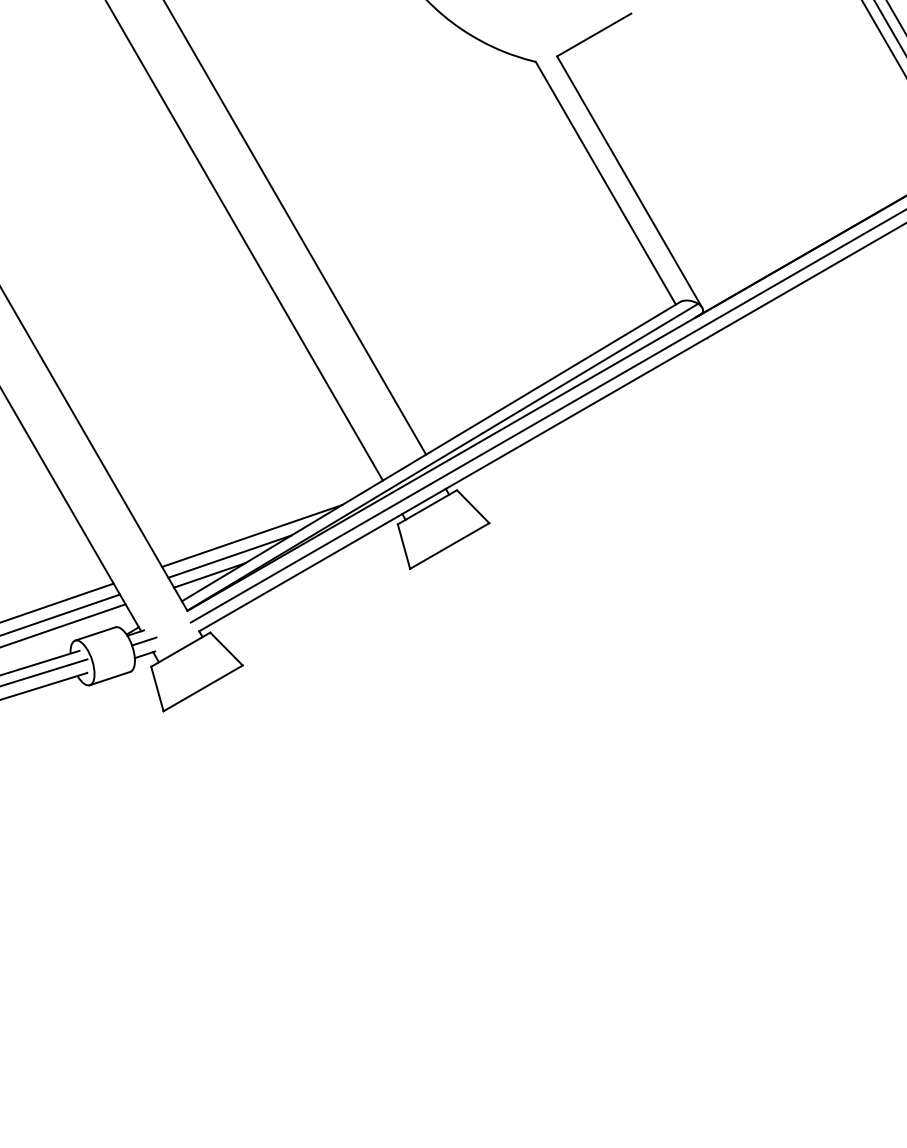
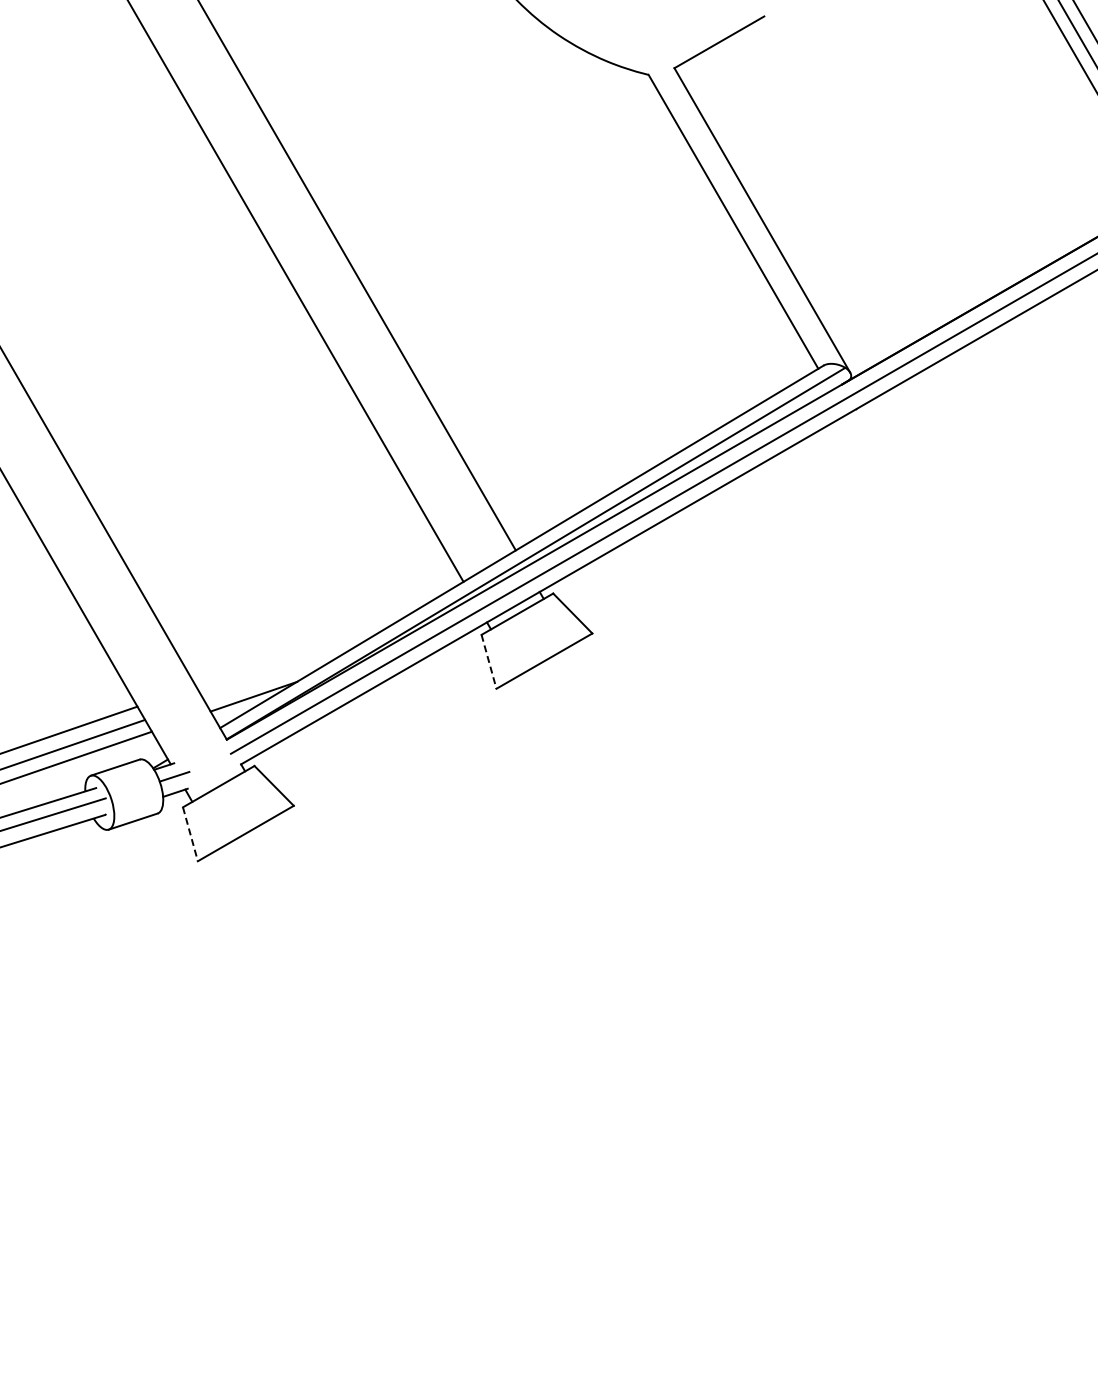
line: (252, 535) -> (305, 648), removed
line: (404, 546) -> (489, 661), solid -> dashed
line: (229, 556) -> (277, 673), removed
line: (157, 689) -> (190, 834), solid -> dashed

